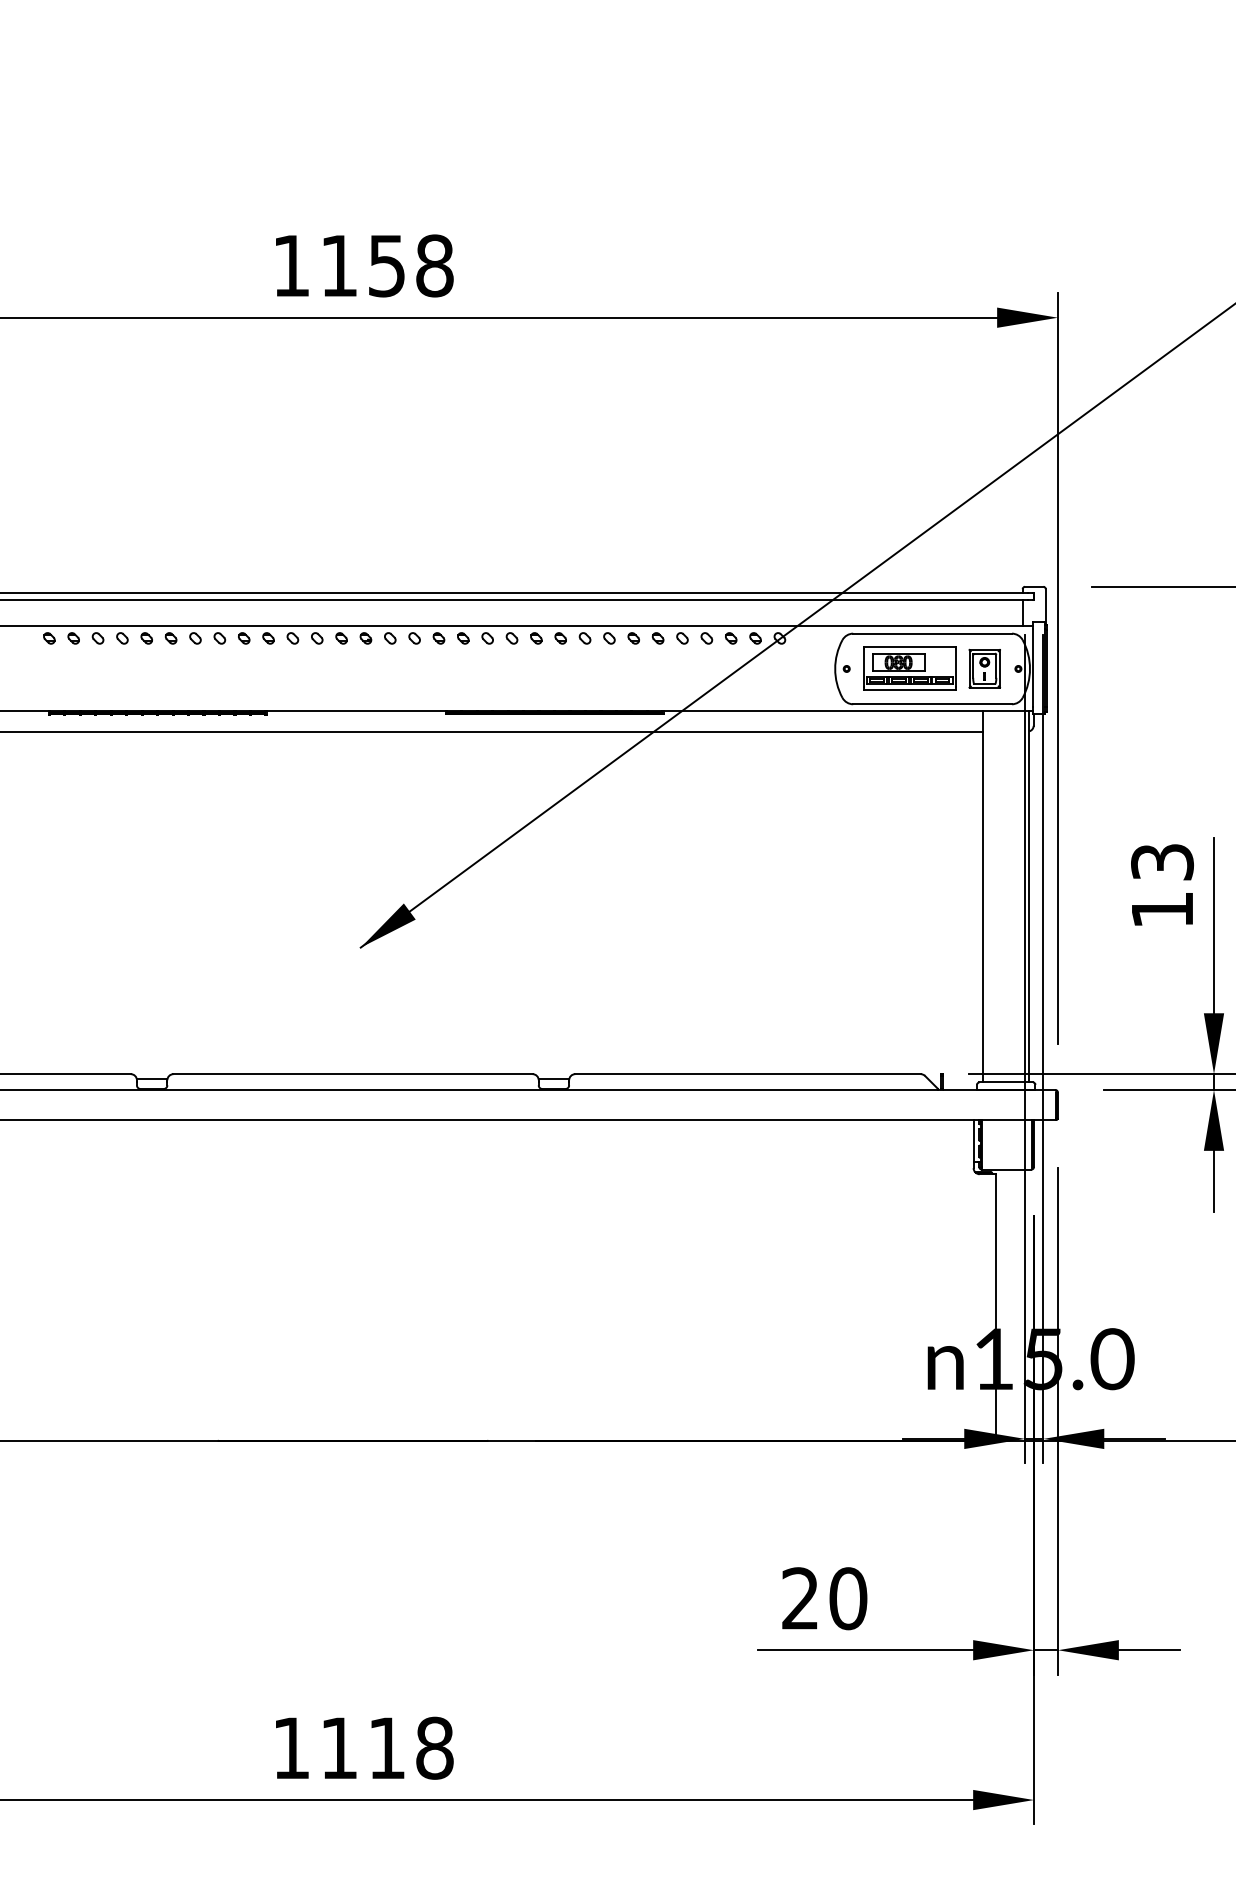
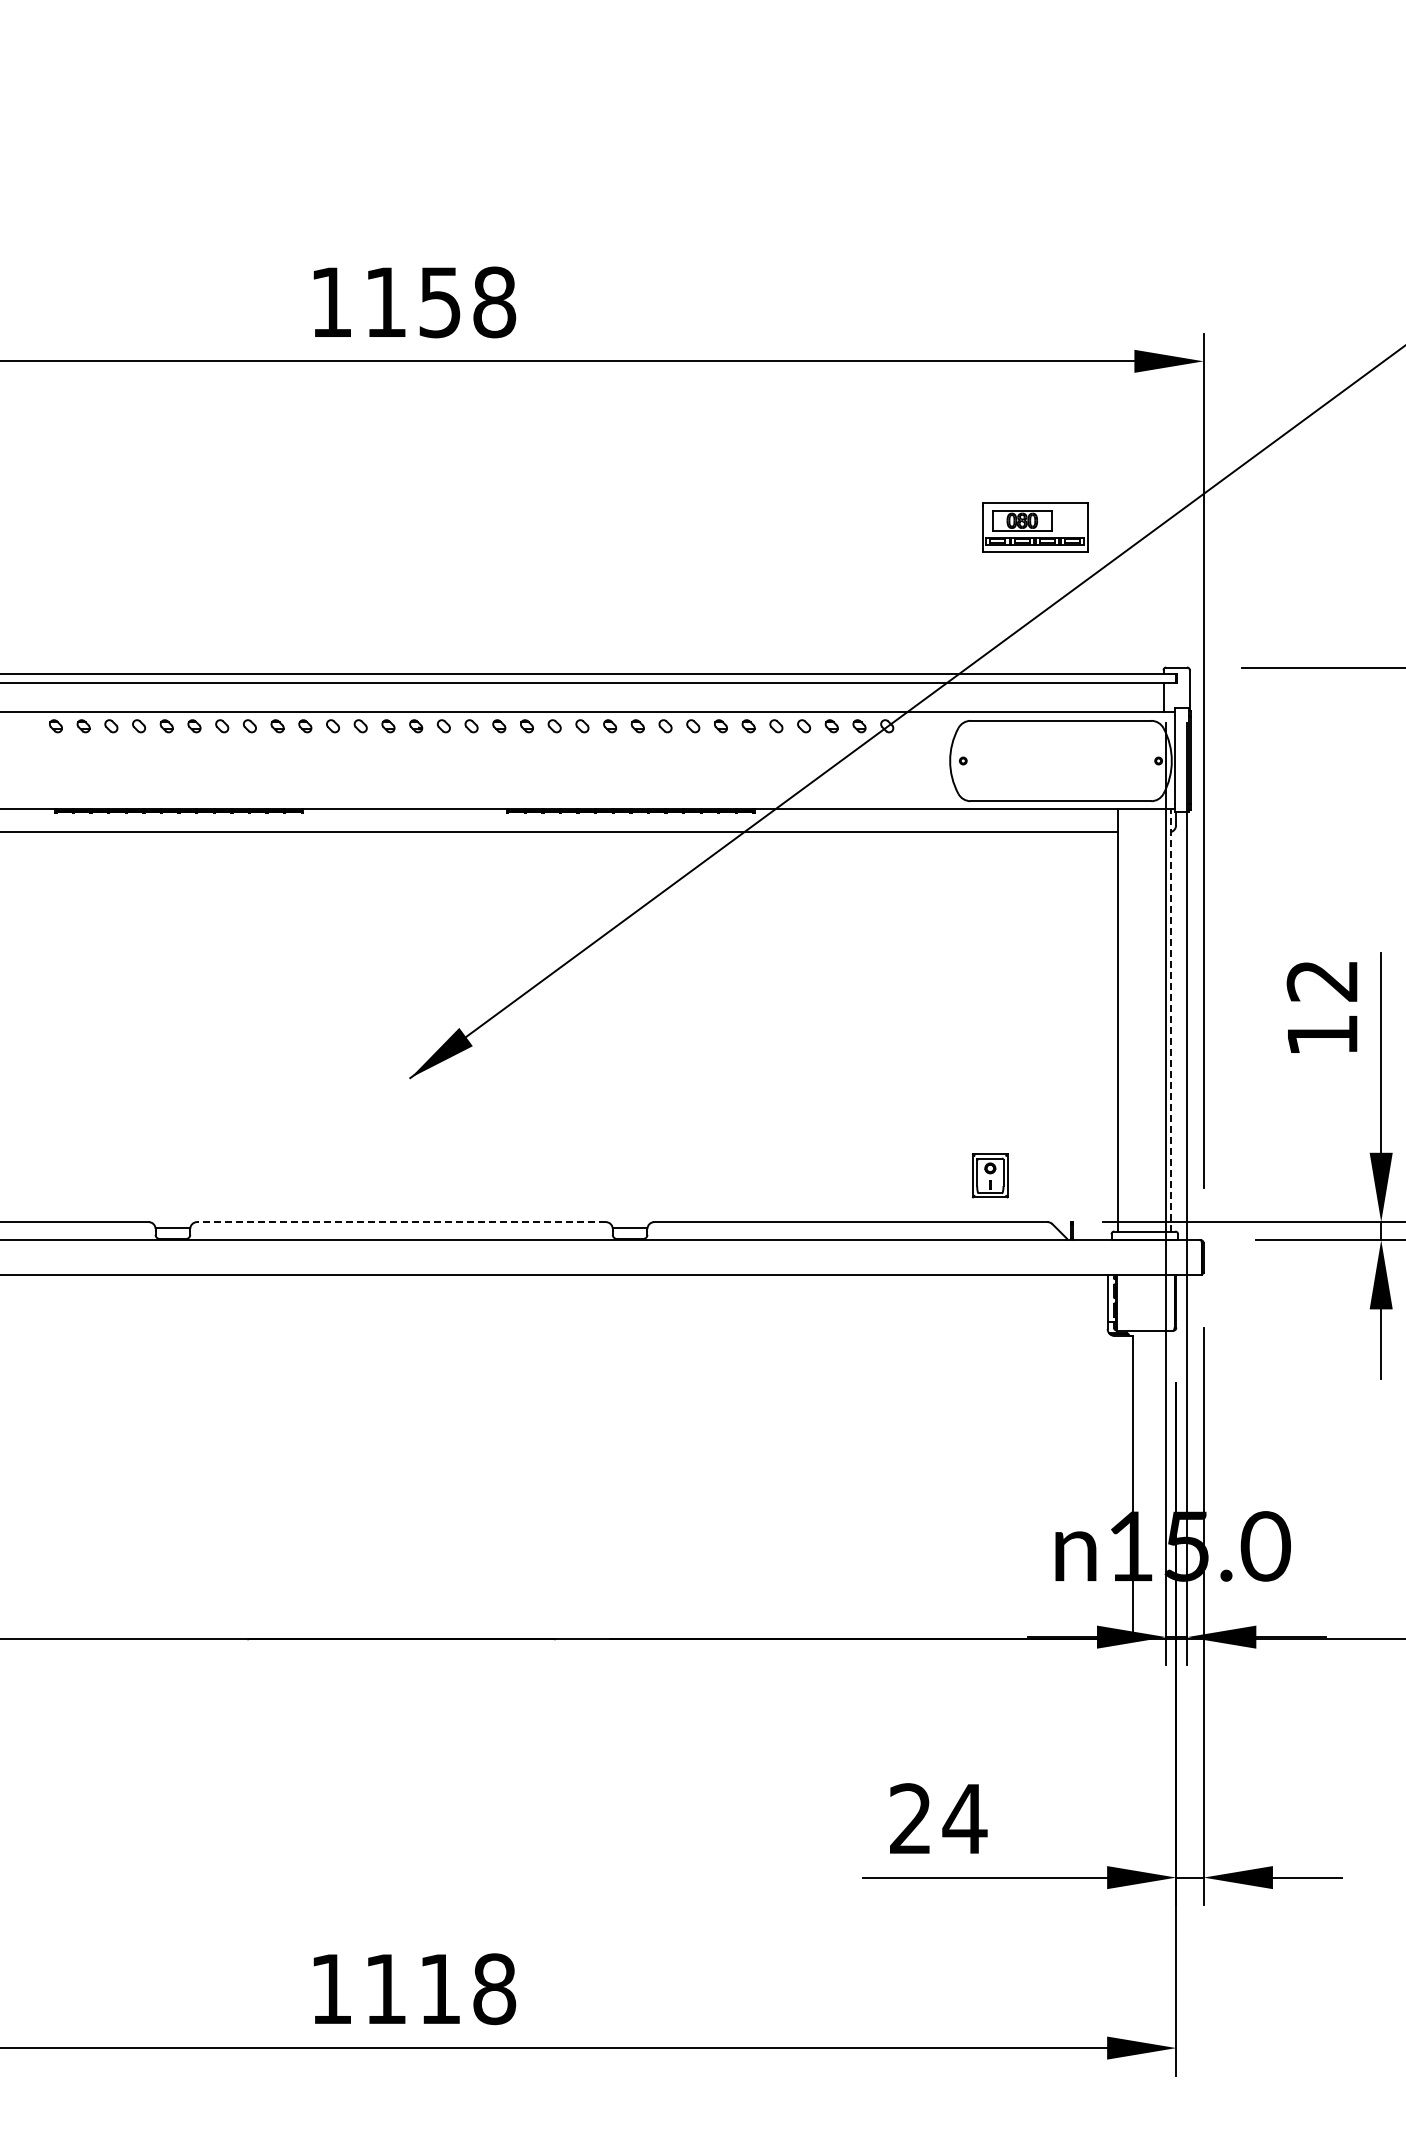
part: (910, 668) -> (1035, 527), moved
part: (984, 668) -> (990, 1175), moved
text: (1162, 861) -> (1322, 980), 13 -> 12
line: (1029, 896) -> (1171, 1019), solid -> dashed
line: (353, 1074) -> (401, 1222), solid -> dashed
text: (847, 1598) -> (964, 1818), 20 -> 24

